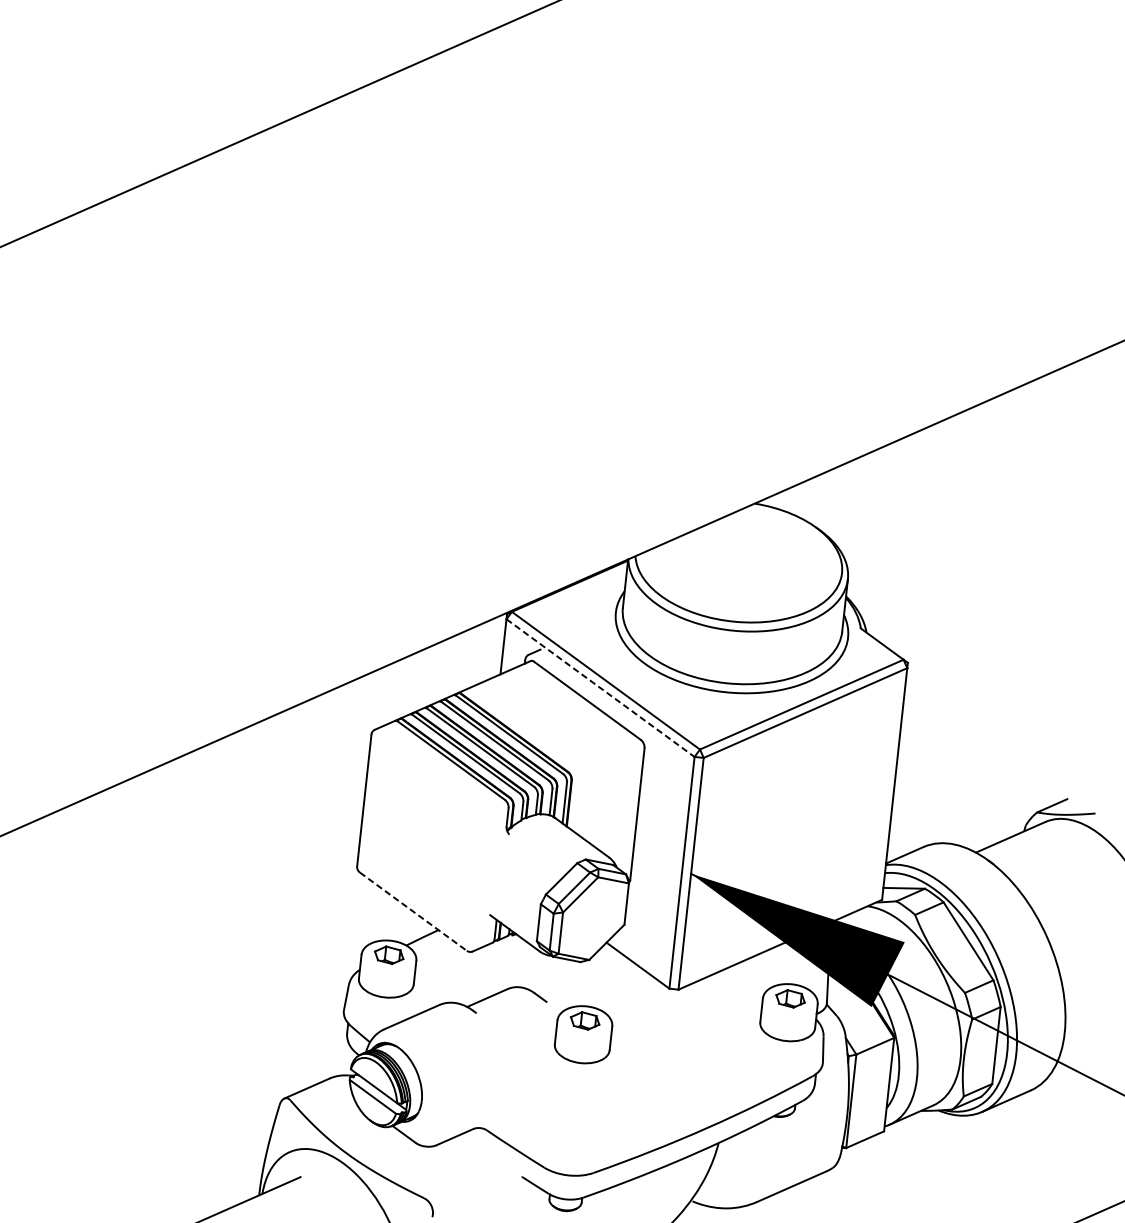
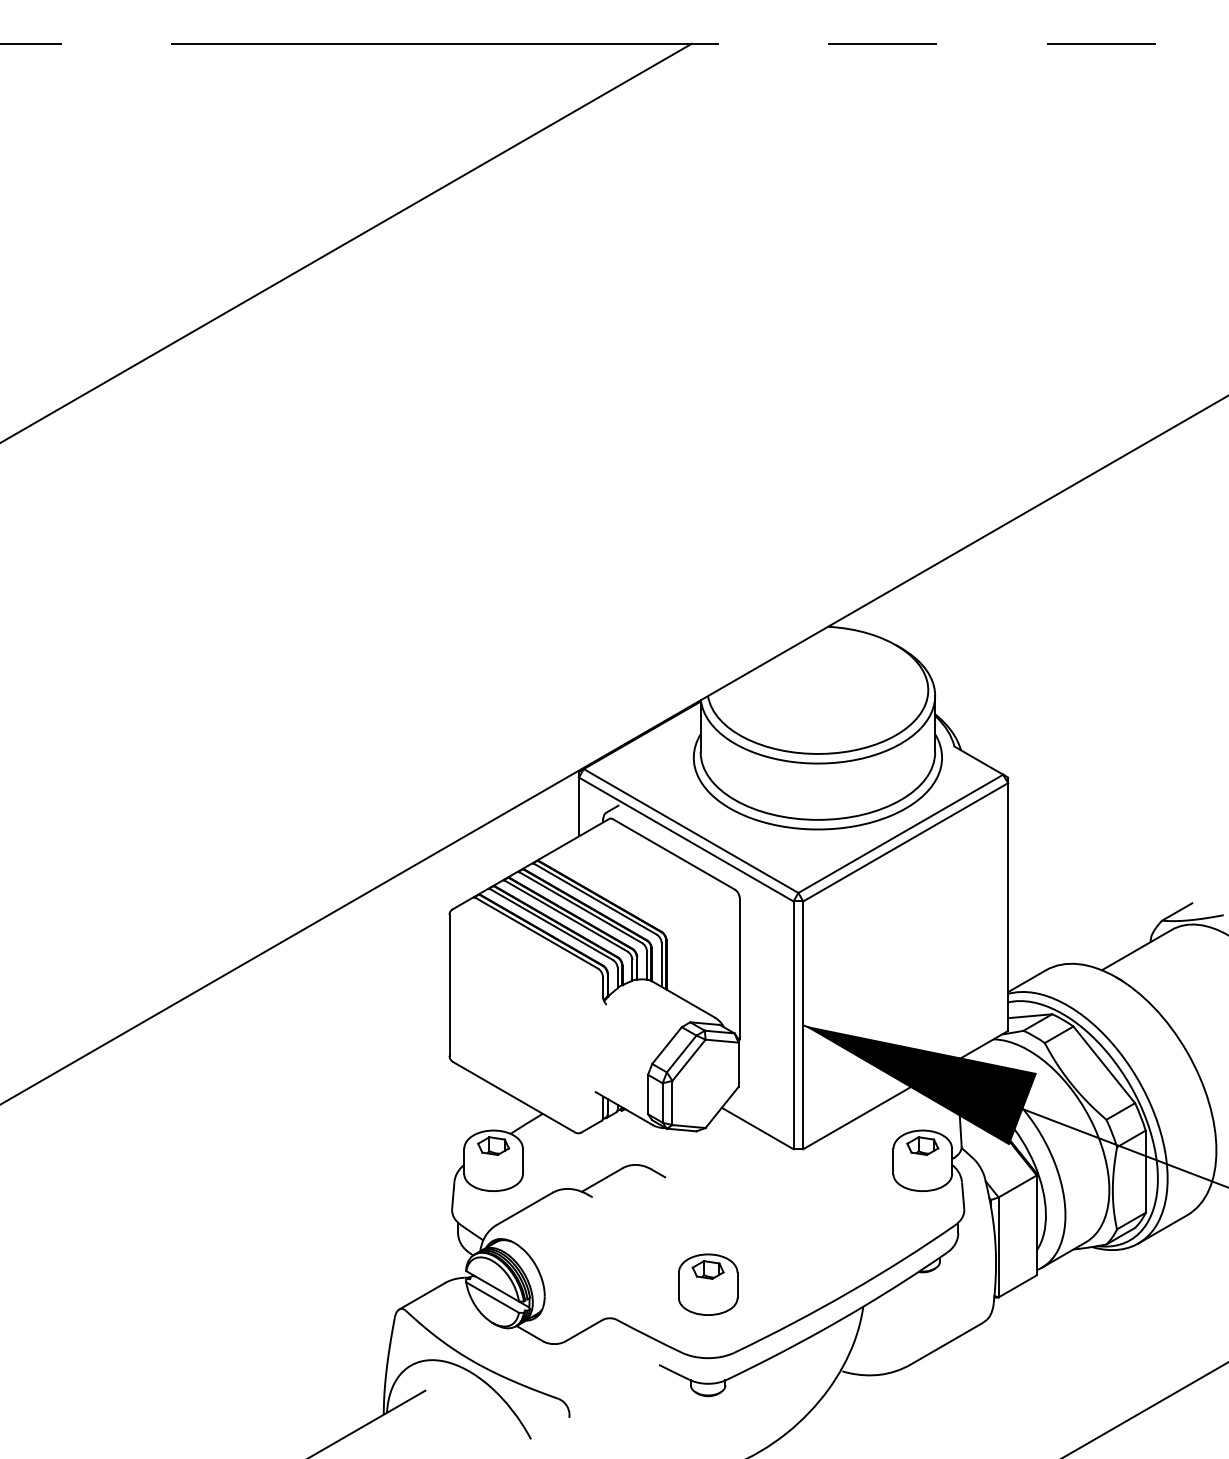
line: (600, 688) -> (686, 839), dashed -> solid
line: (413, 911) -> (514, 1097), dashed -> solid
part: (583, 1034) -> (708, 1284), moved

